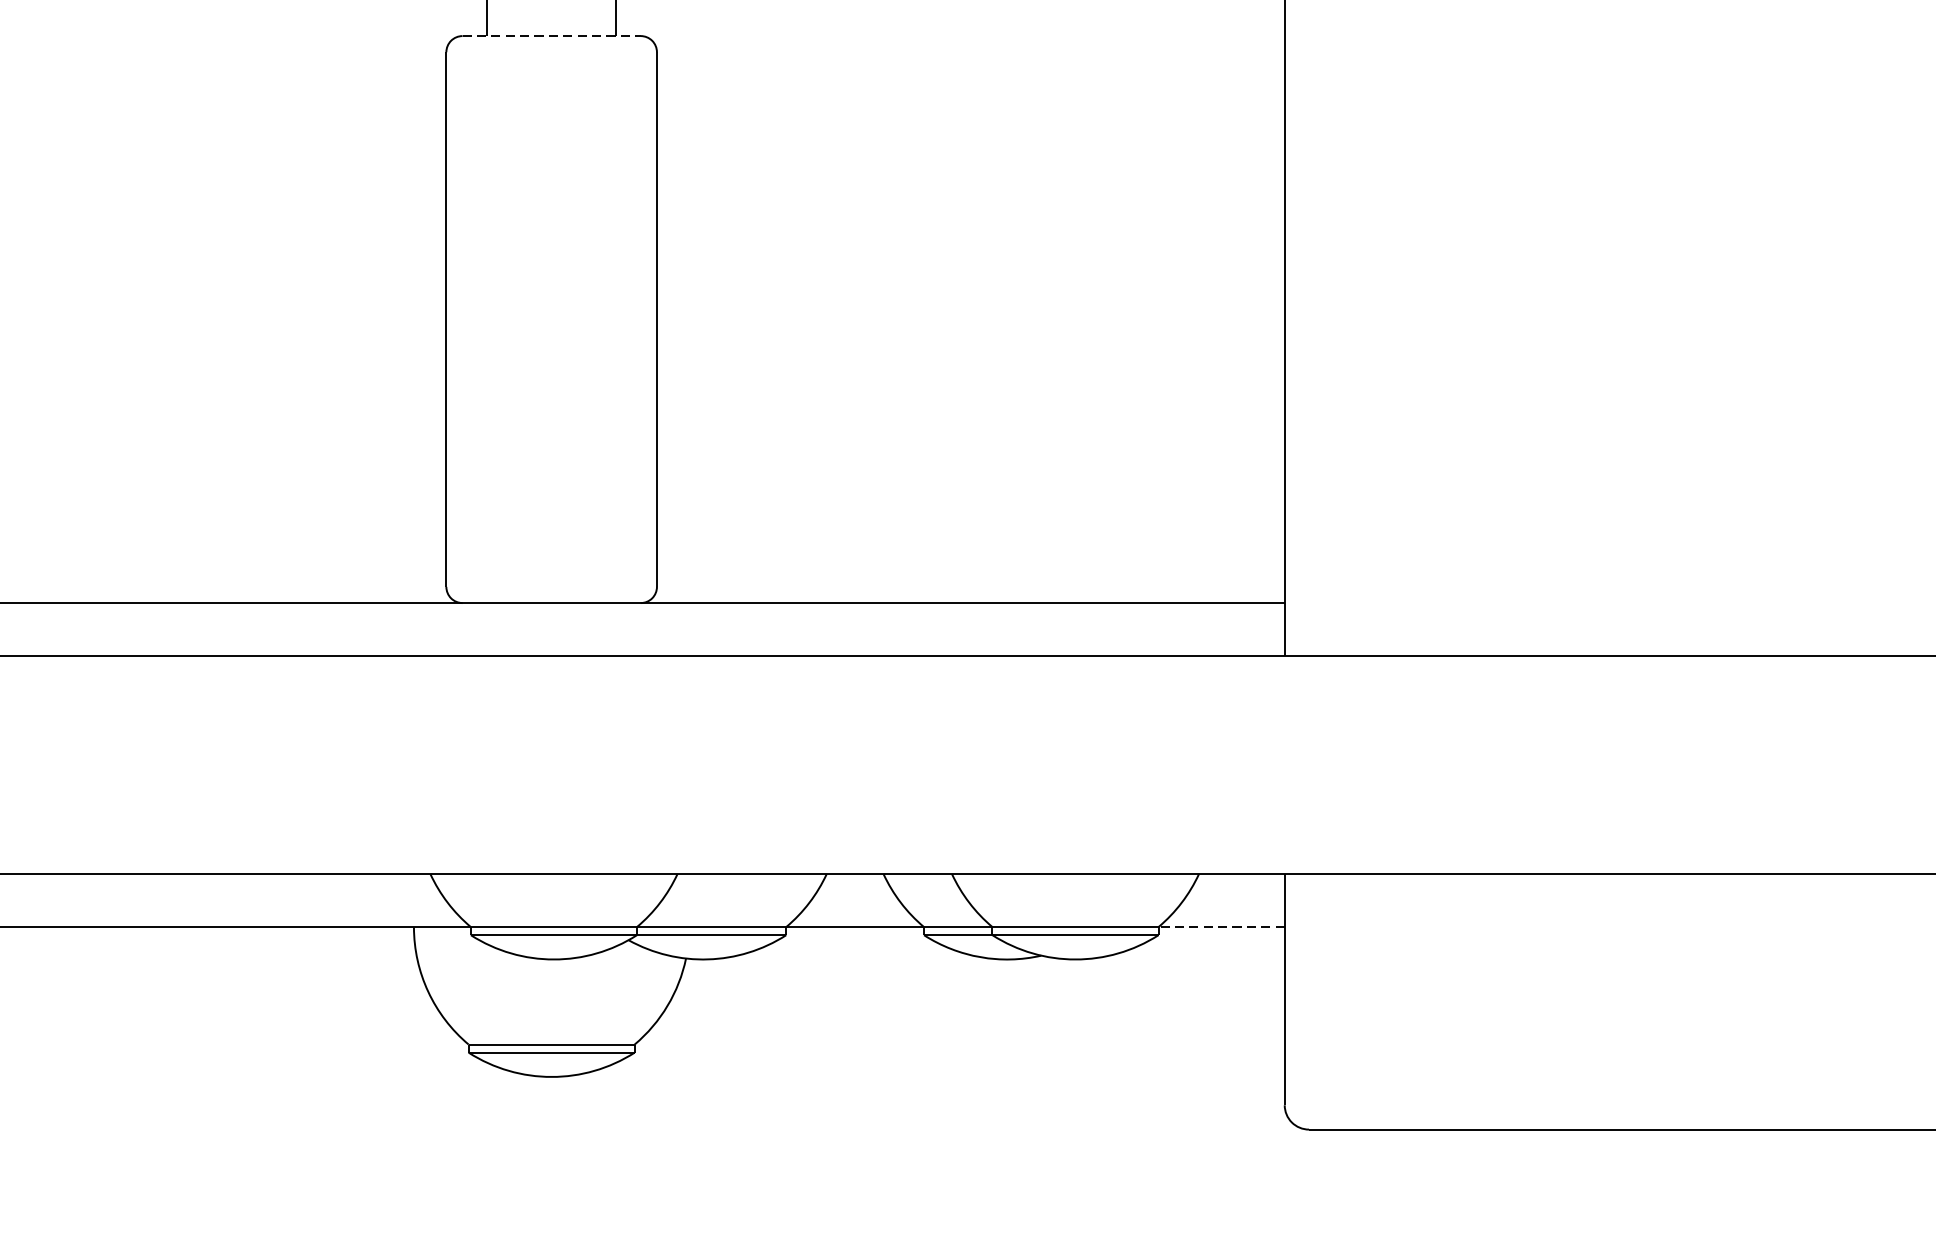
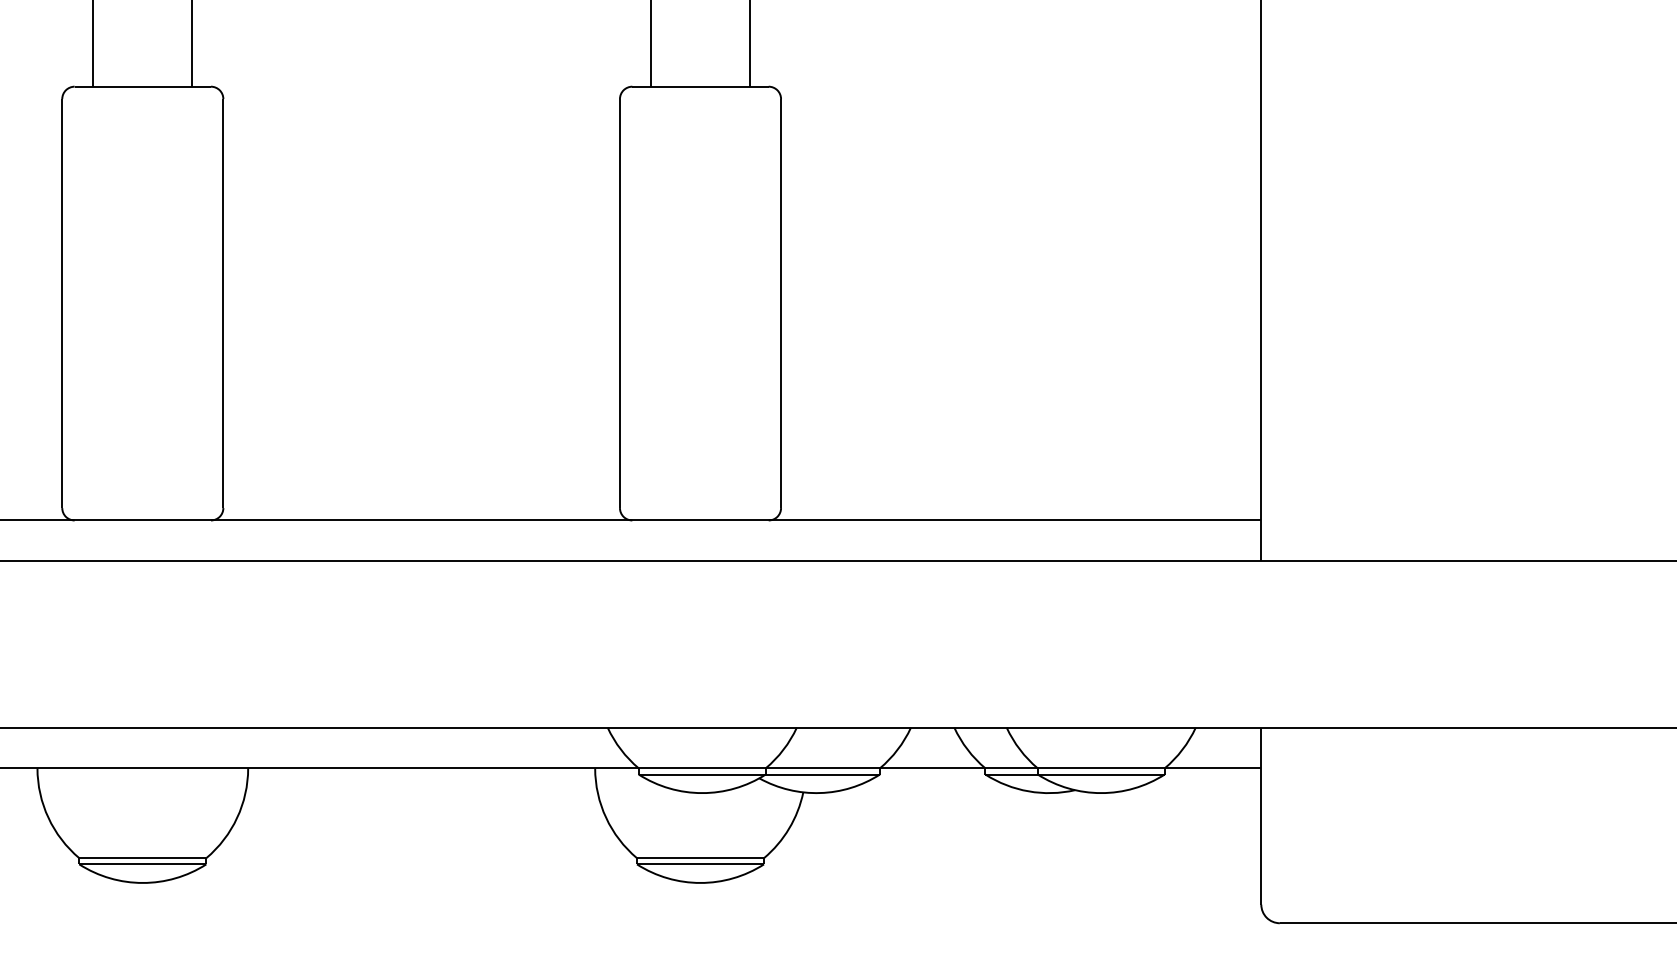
line: (552, 35) -> (701, 86), dashed -> solid
line: (1220, 927) -> (1212, 768), dashed -> solid

